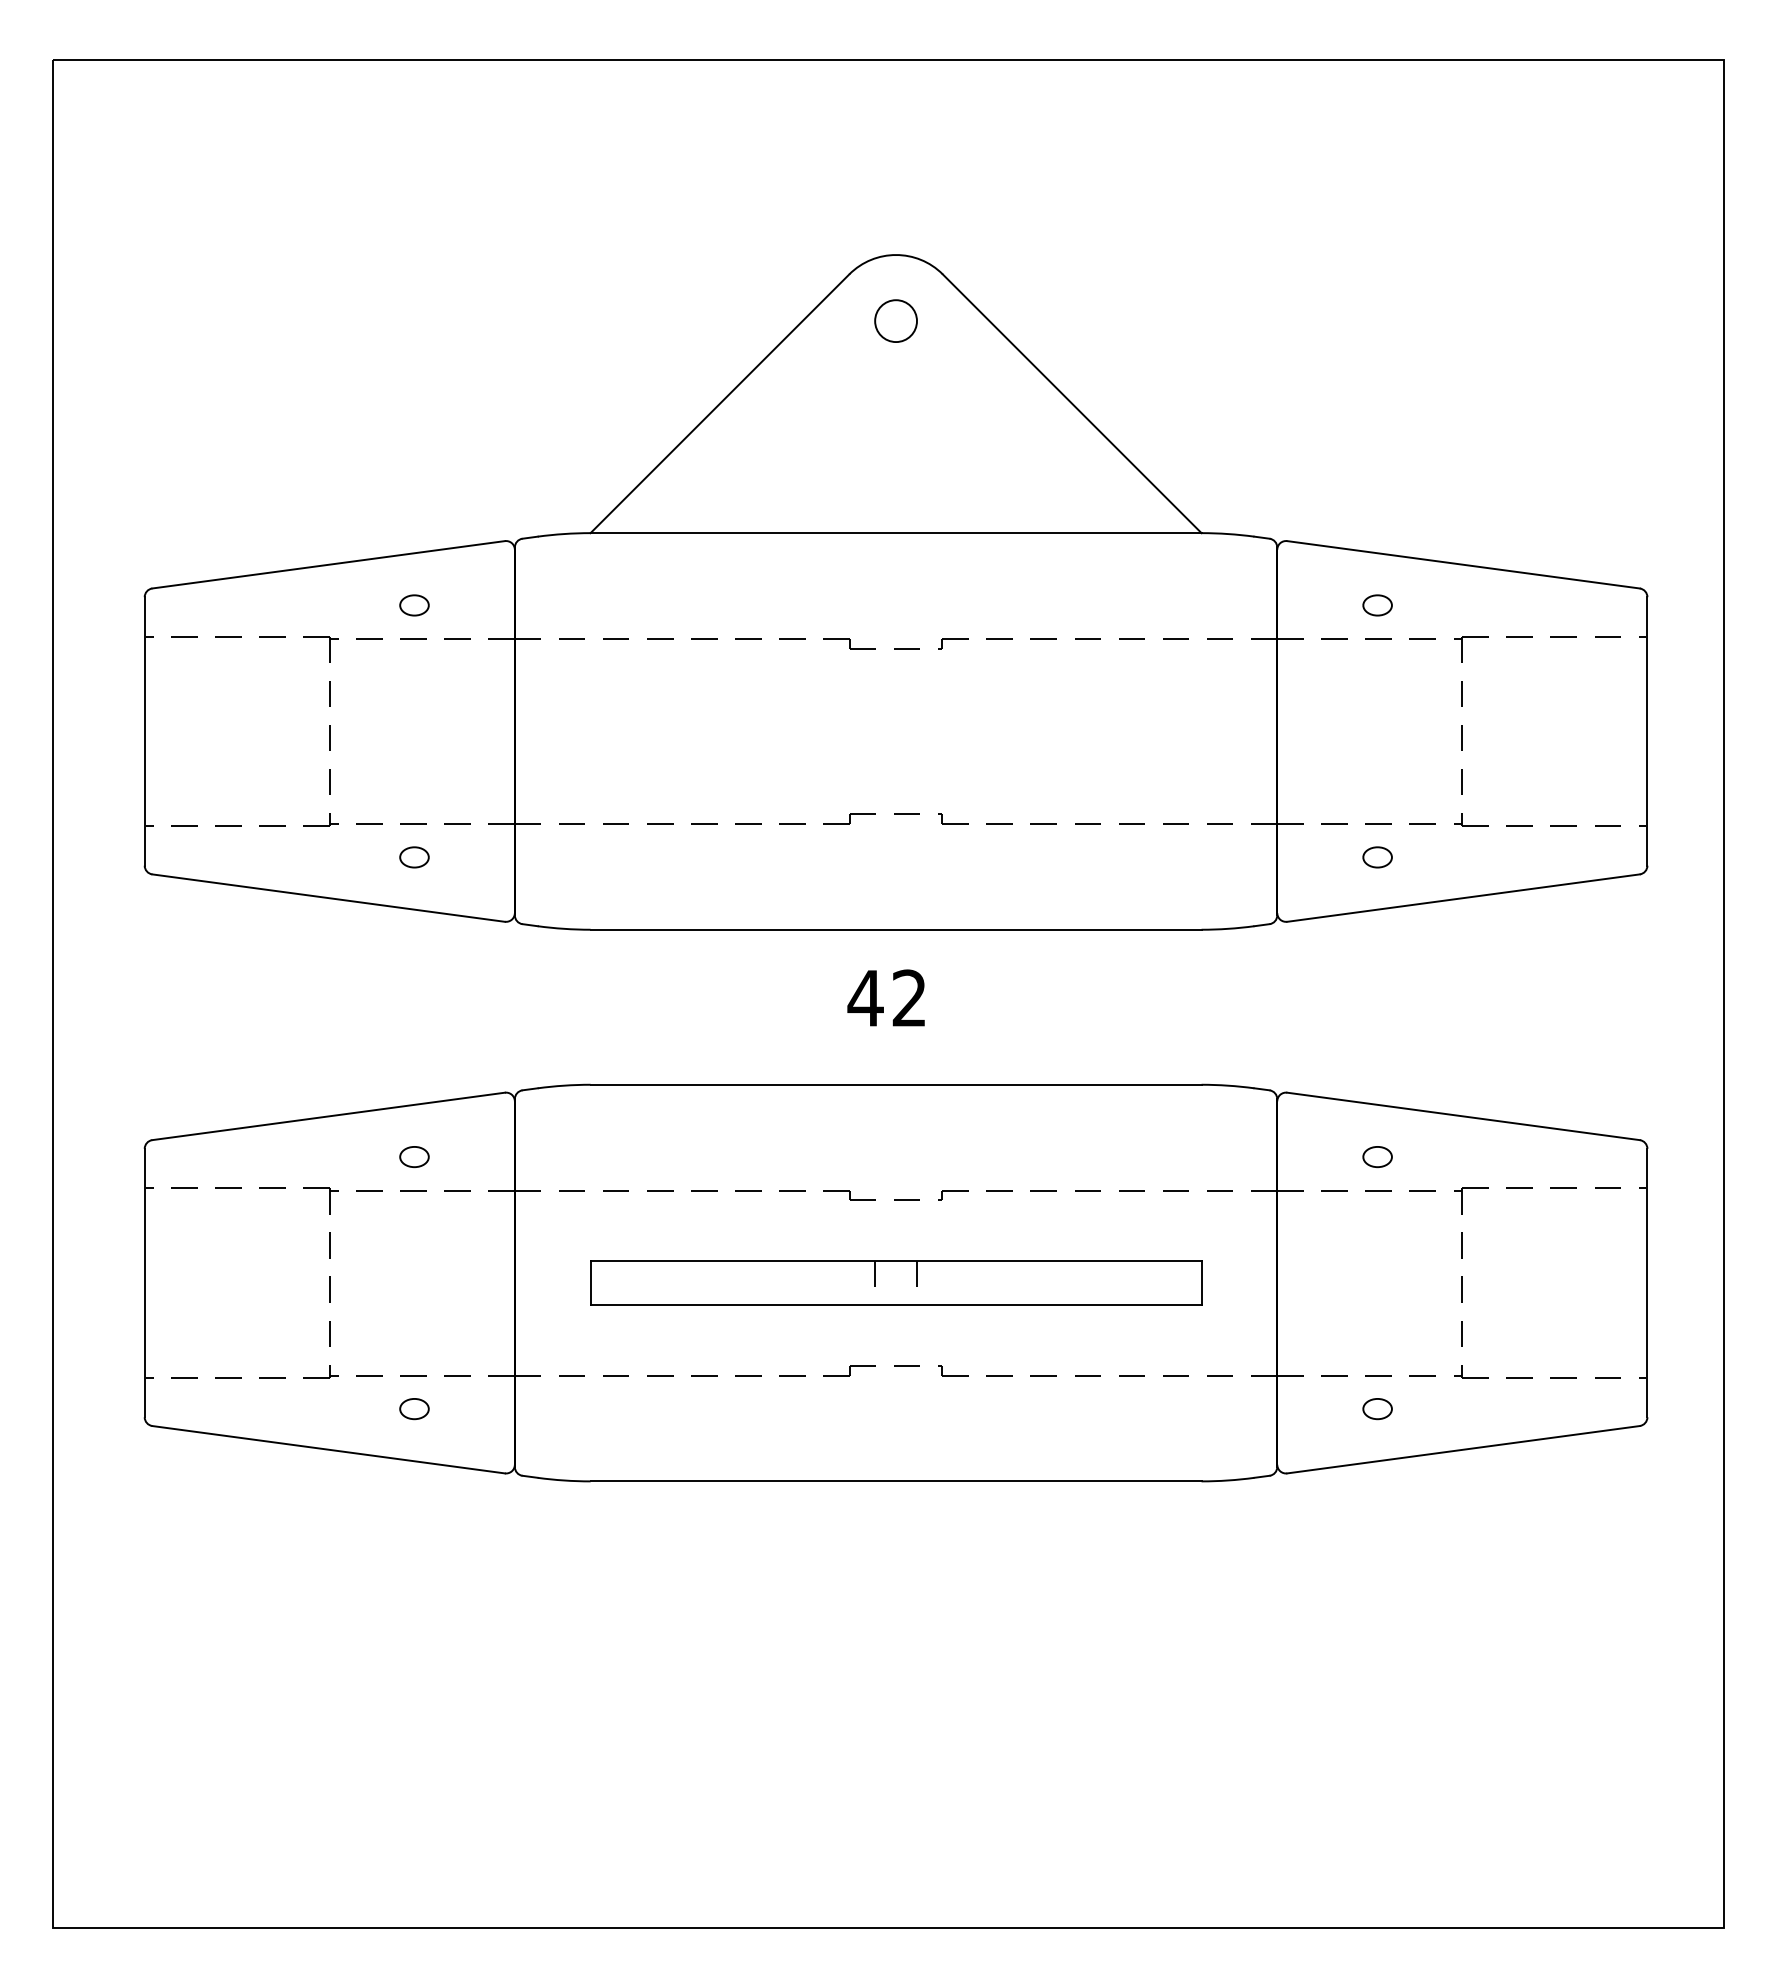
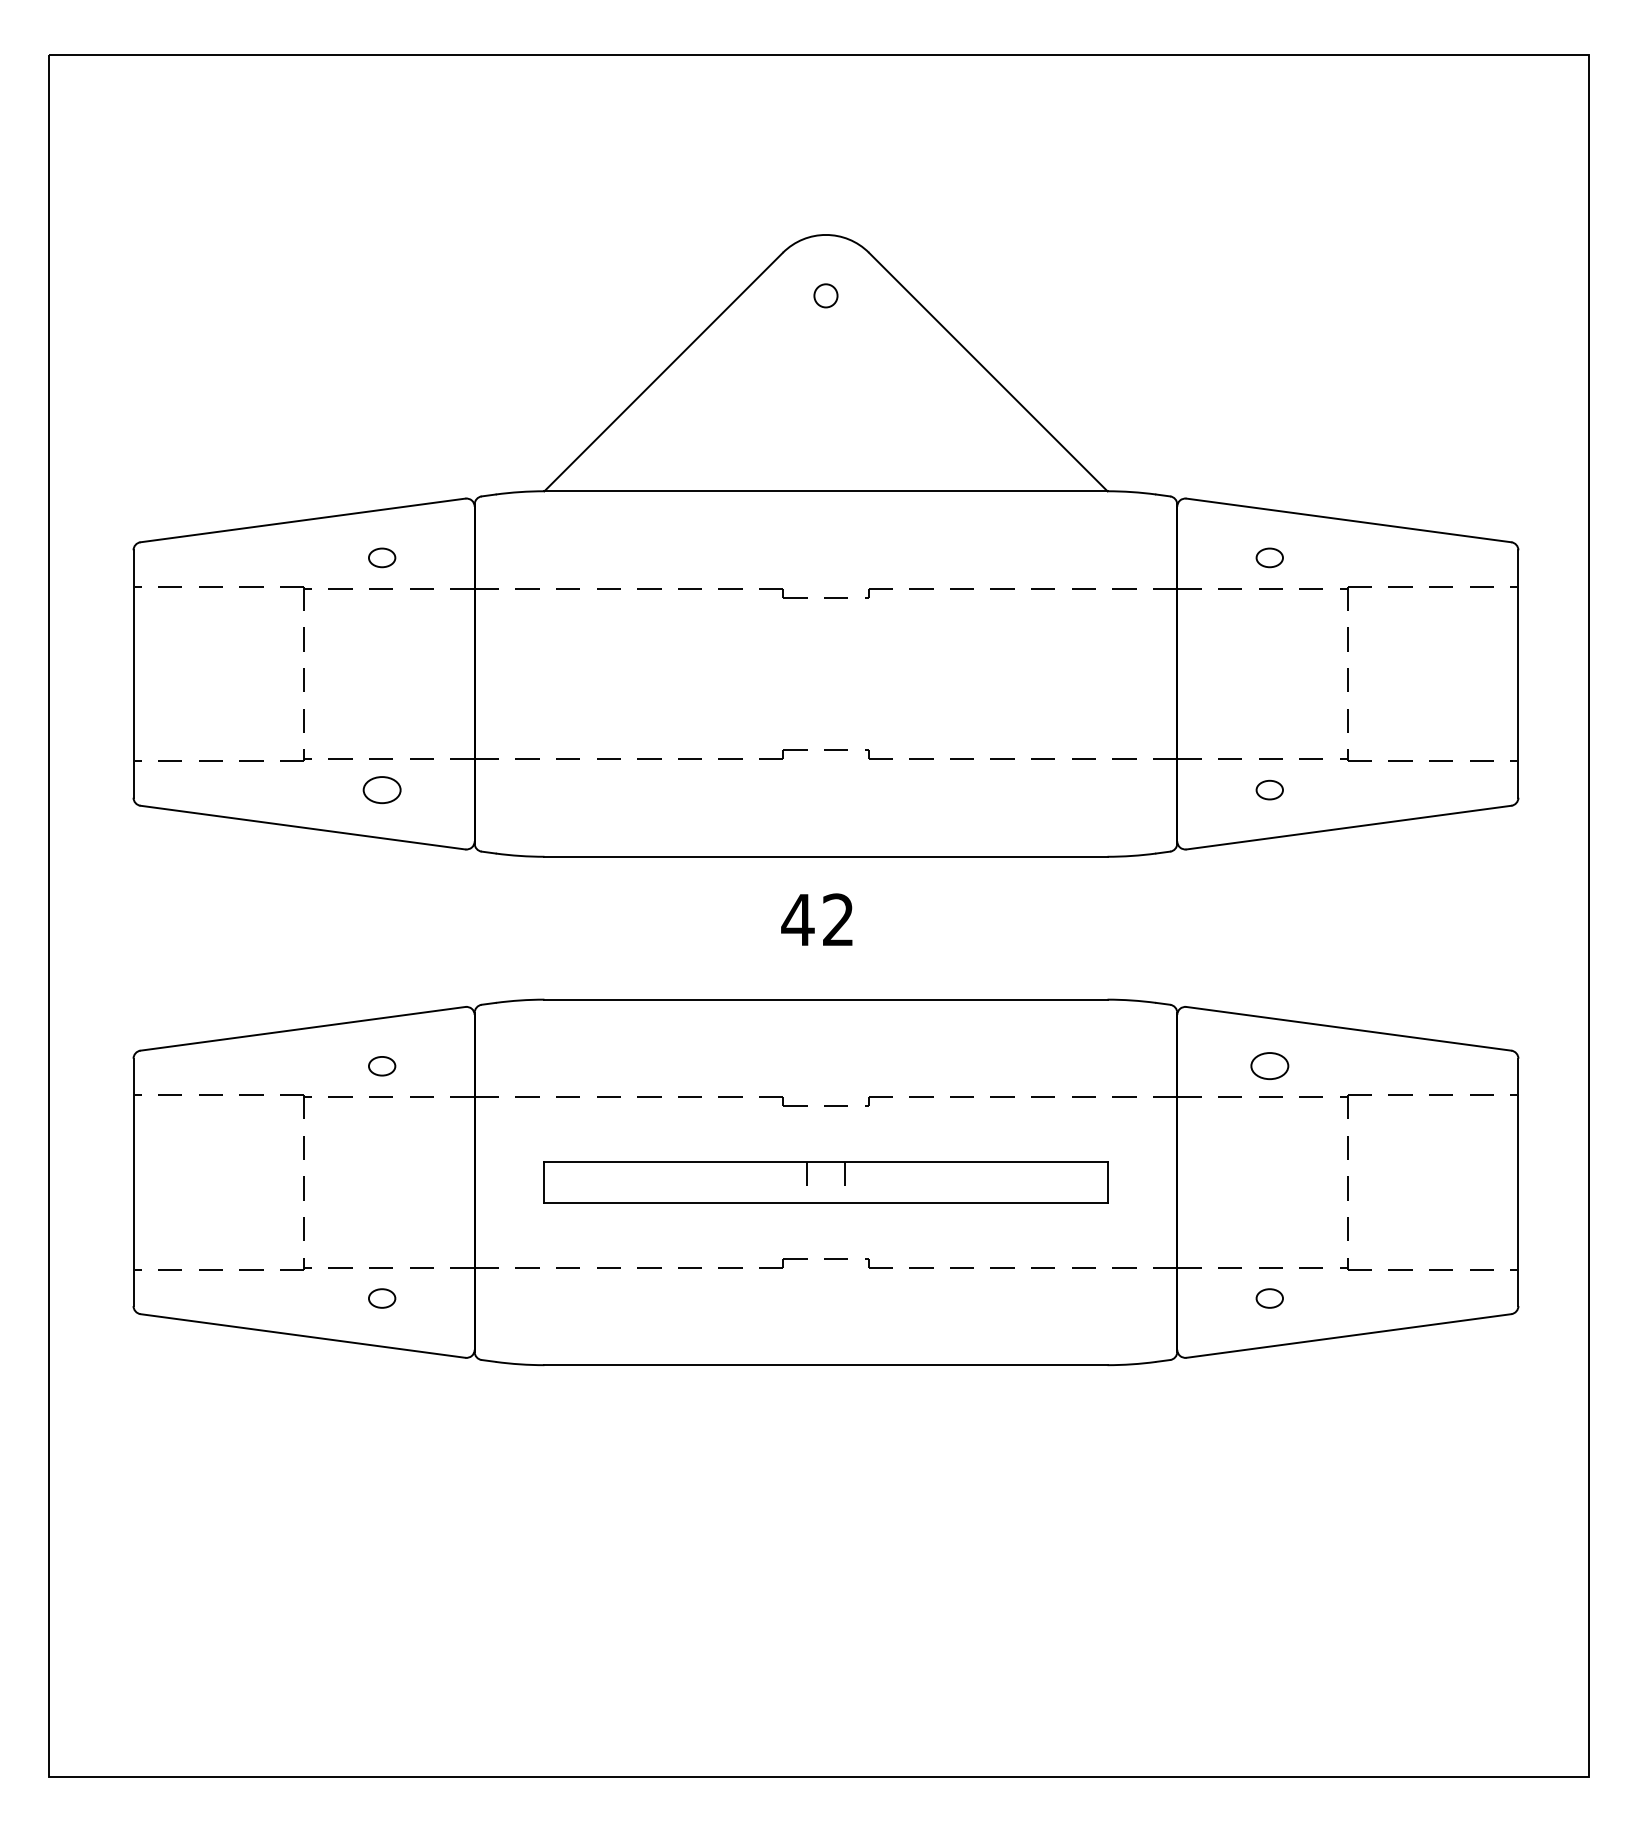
circle: (896, 321) -> (826, 296), size x0.6
part: (414, 857) -> (382, 790), size x1.4
part: (1377, 1157) -> (1269, 1066), size x1.4

